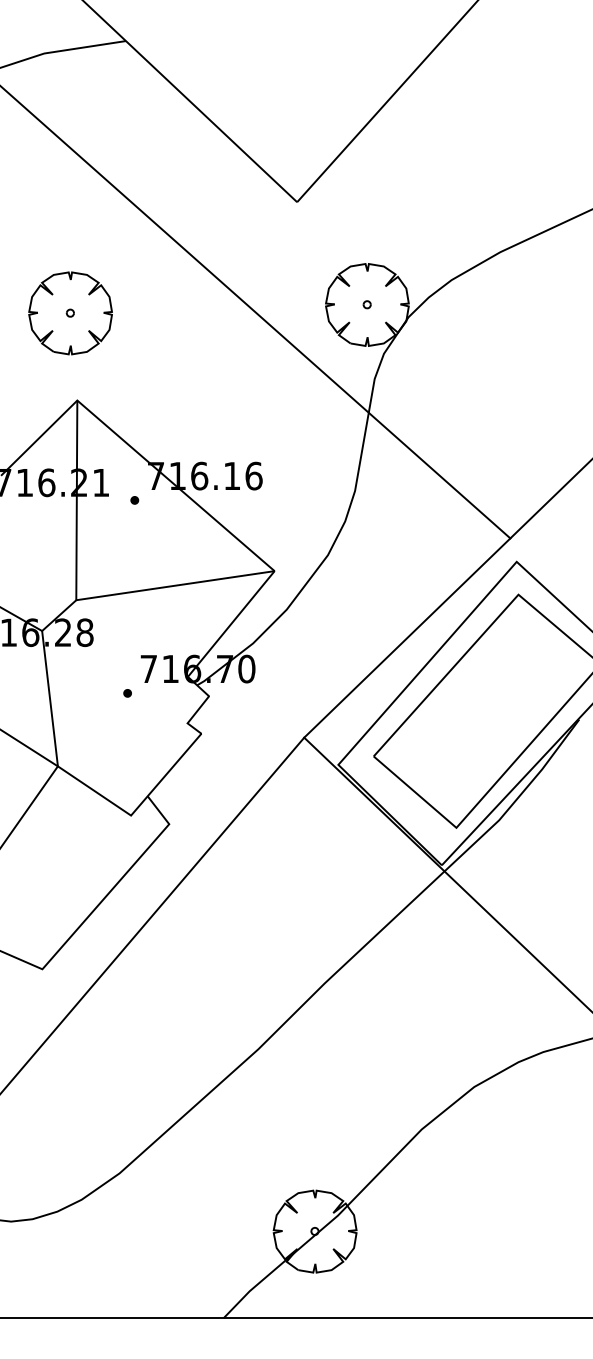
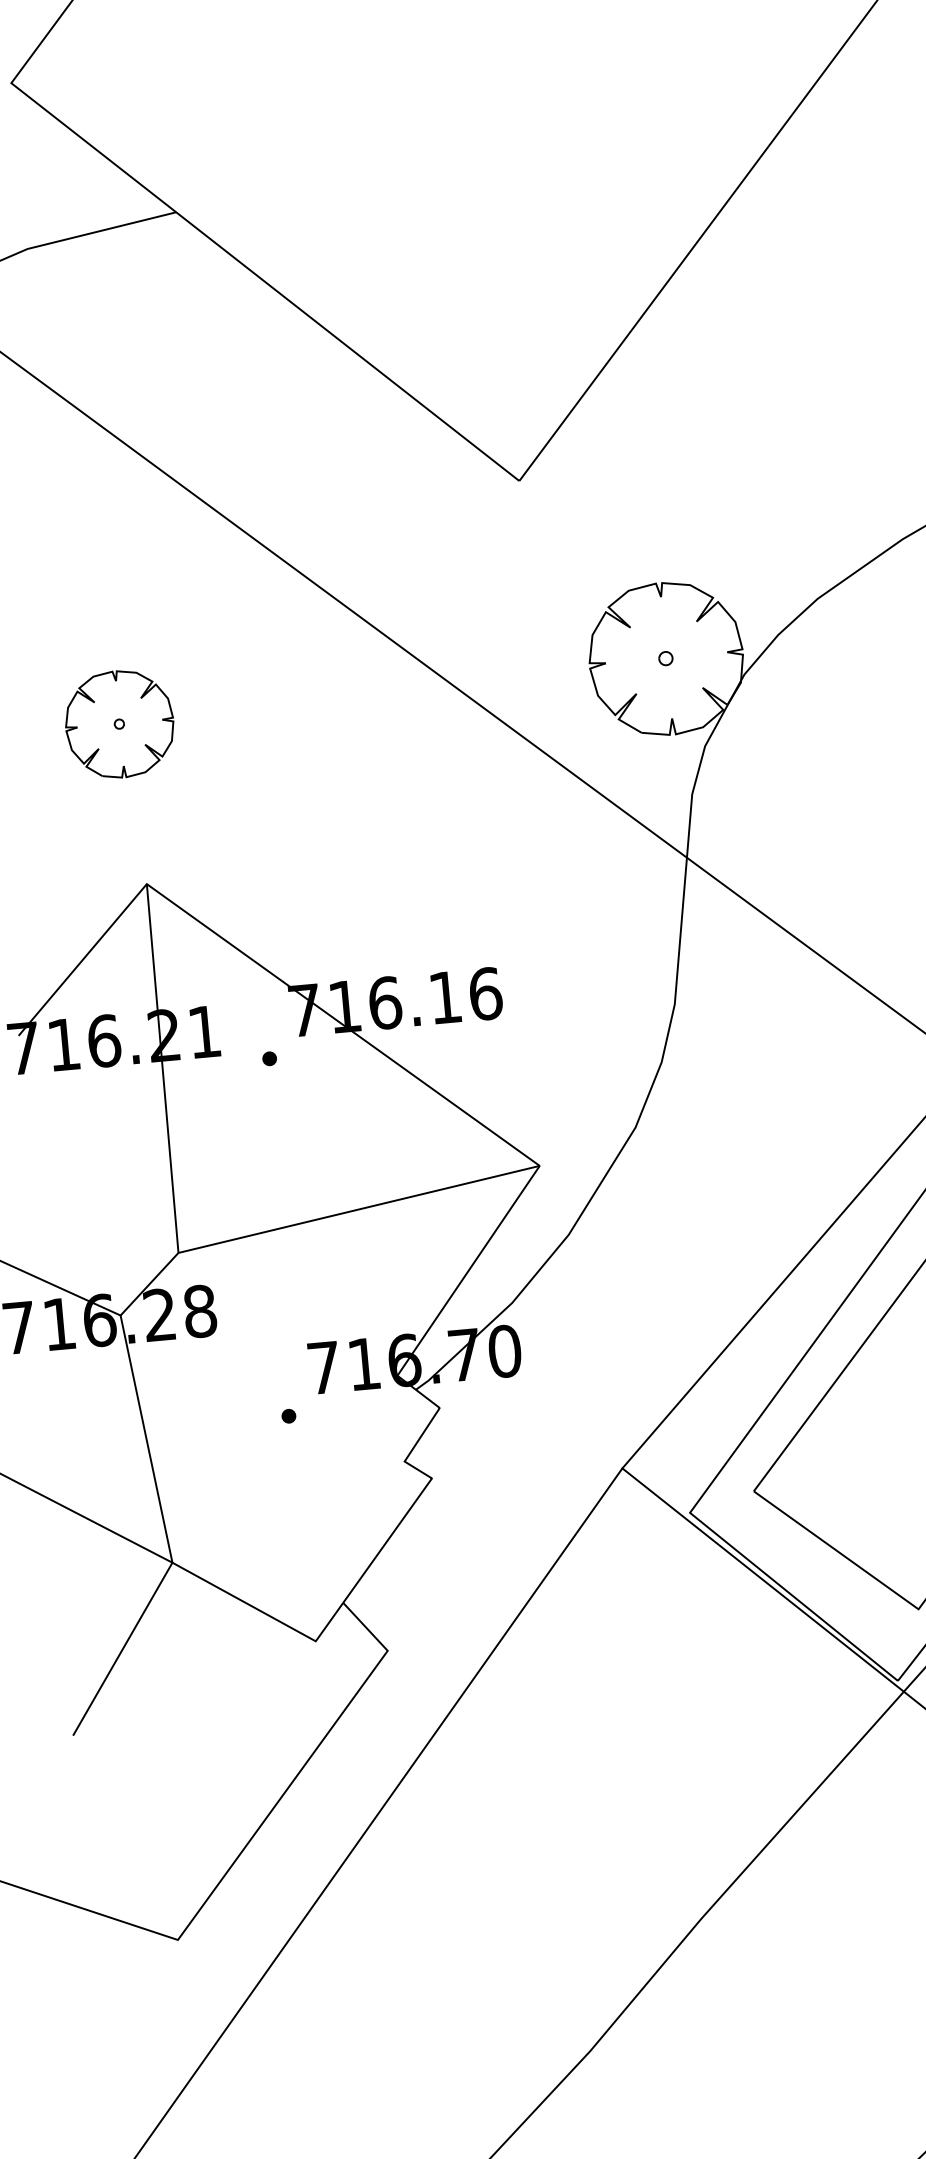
part: (70, 313) -> (119, 724), size x0.7

